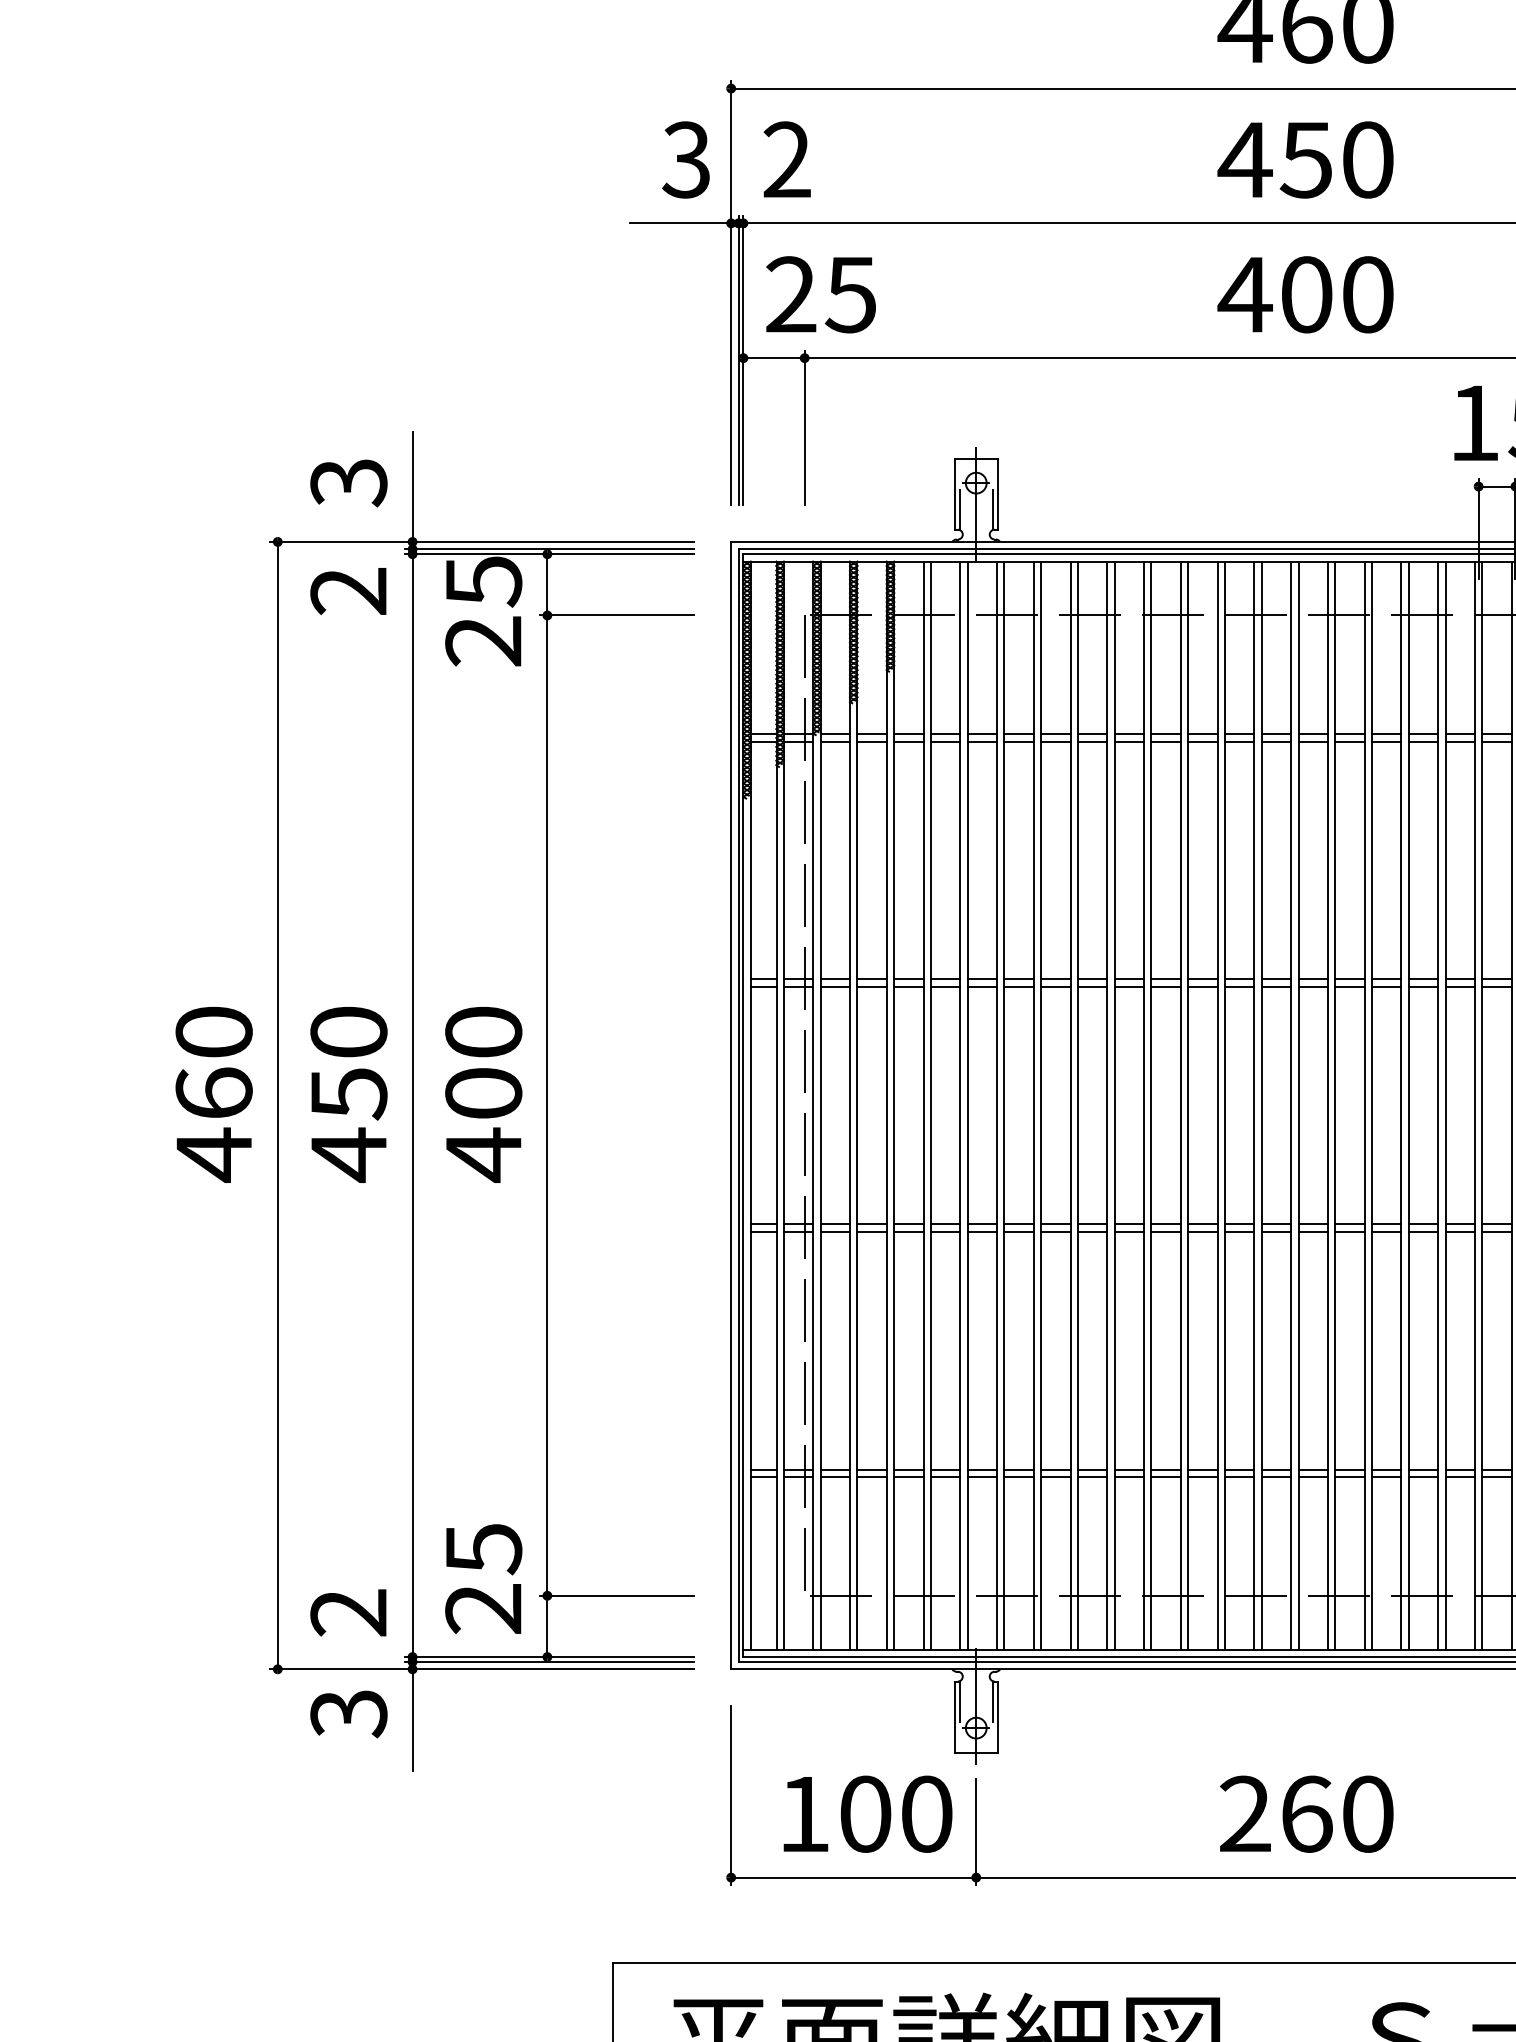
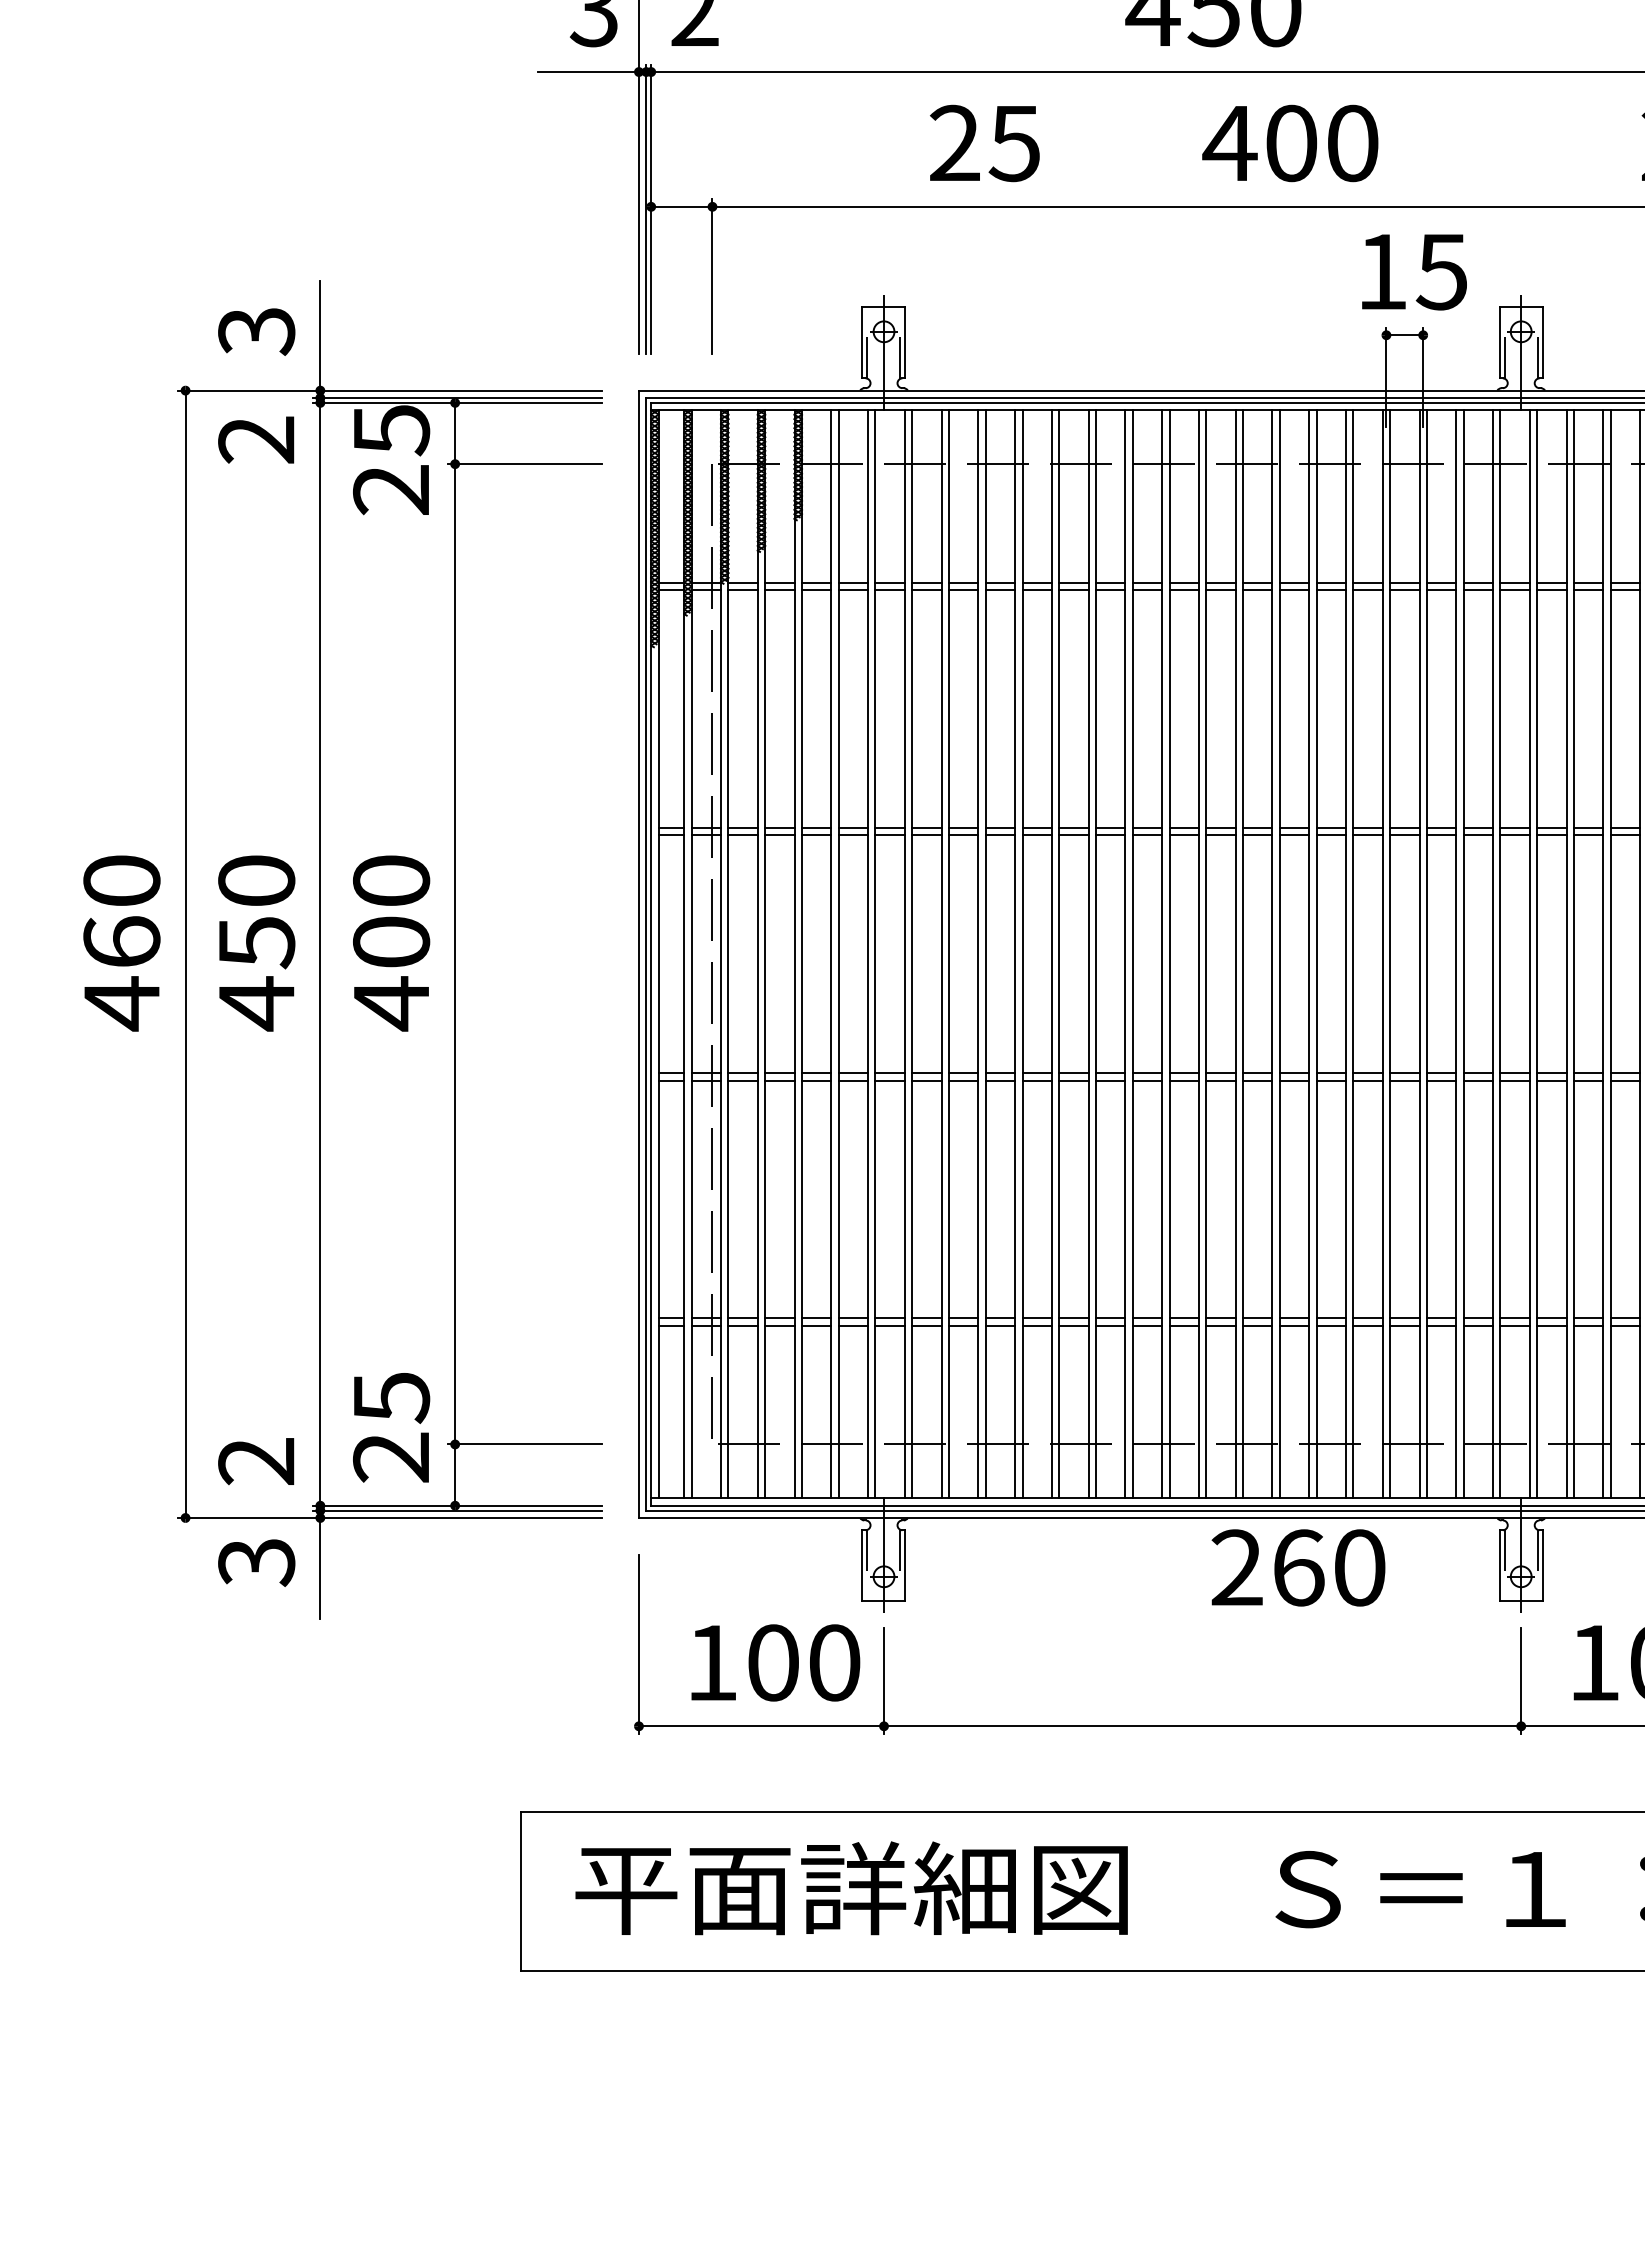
text: (820, 294) -> (984, 143), moved
text: (1305, 294) -> (1290, 143), moved
text: (1306, 1813) -> (1298, 1567), moved

